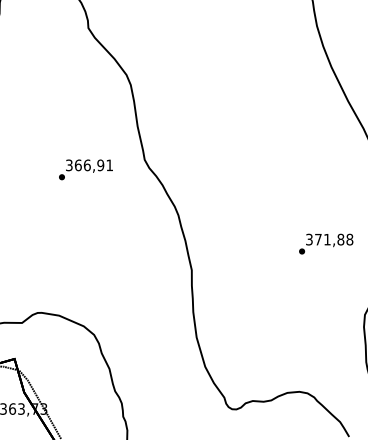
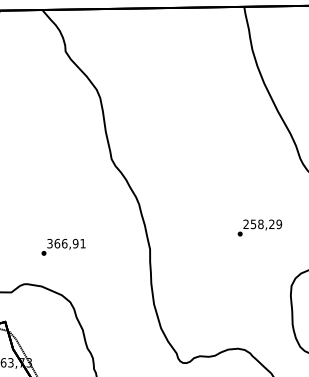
text: (85, 168) -> (63, 246), moved
text: (329, 239) -> (262, 224), 371,88 -> 258,29

